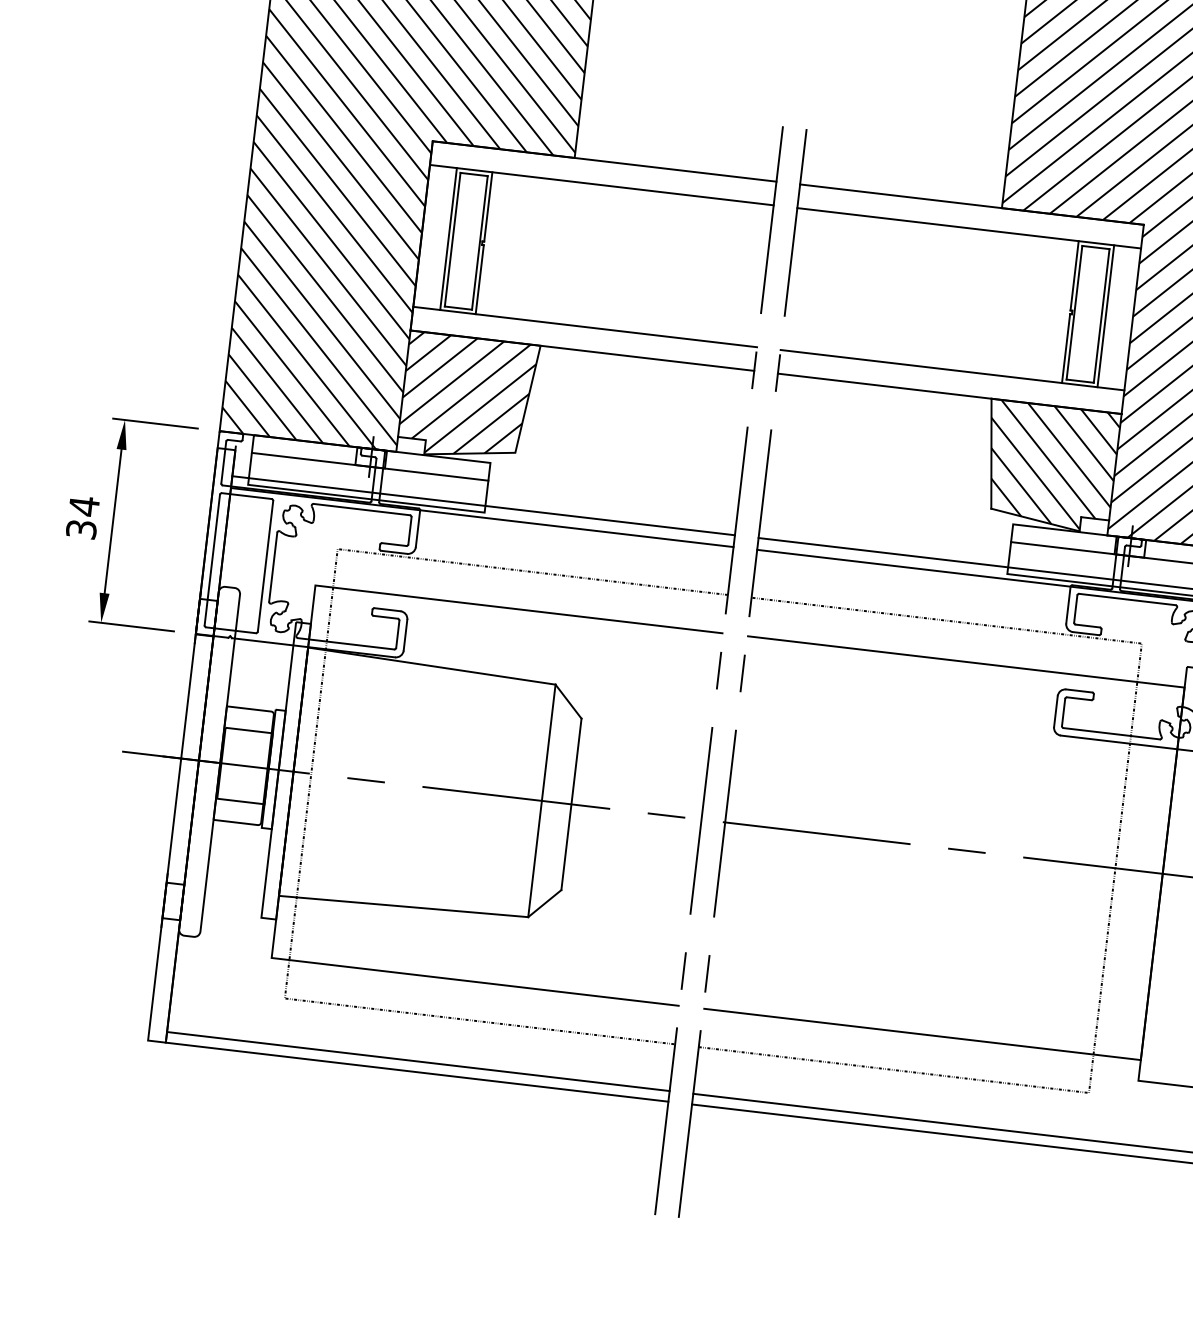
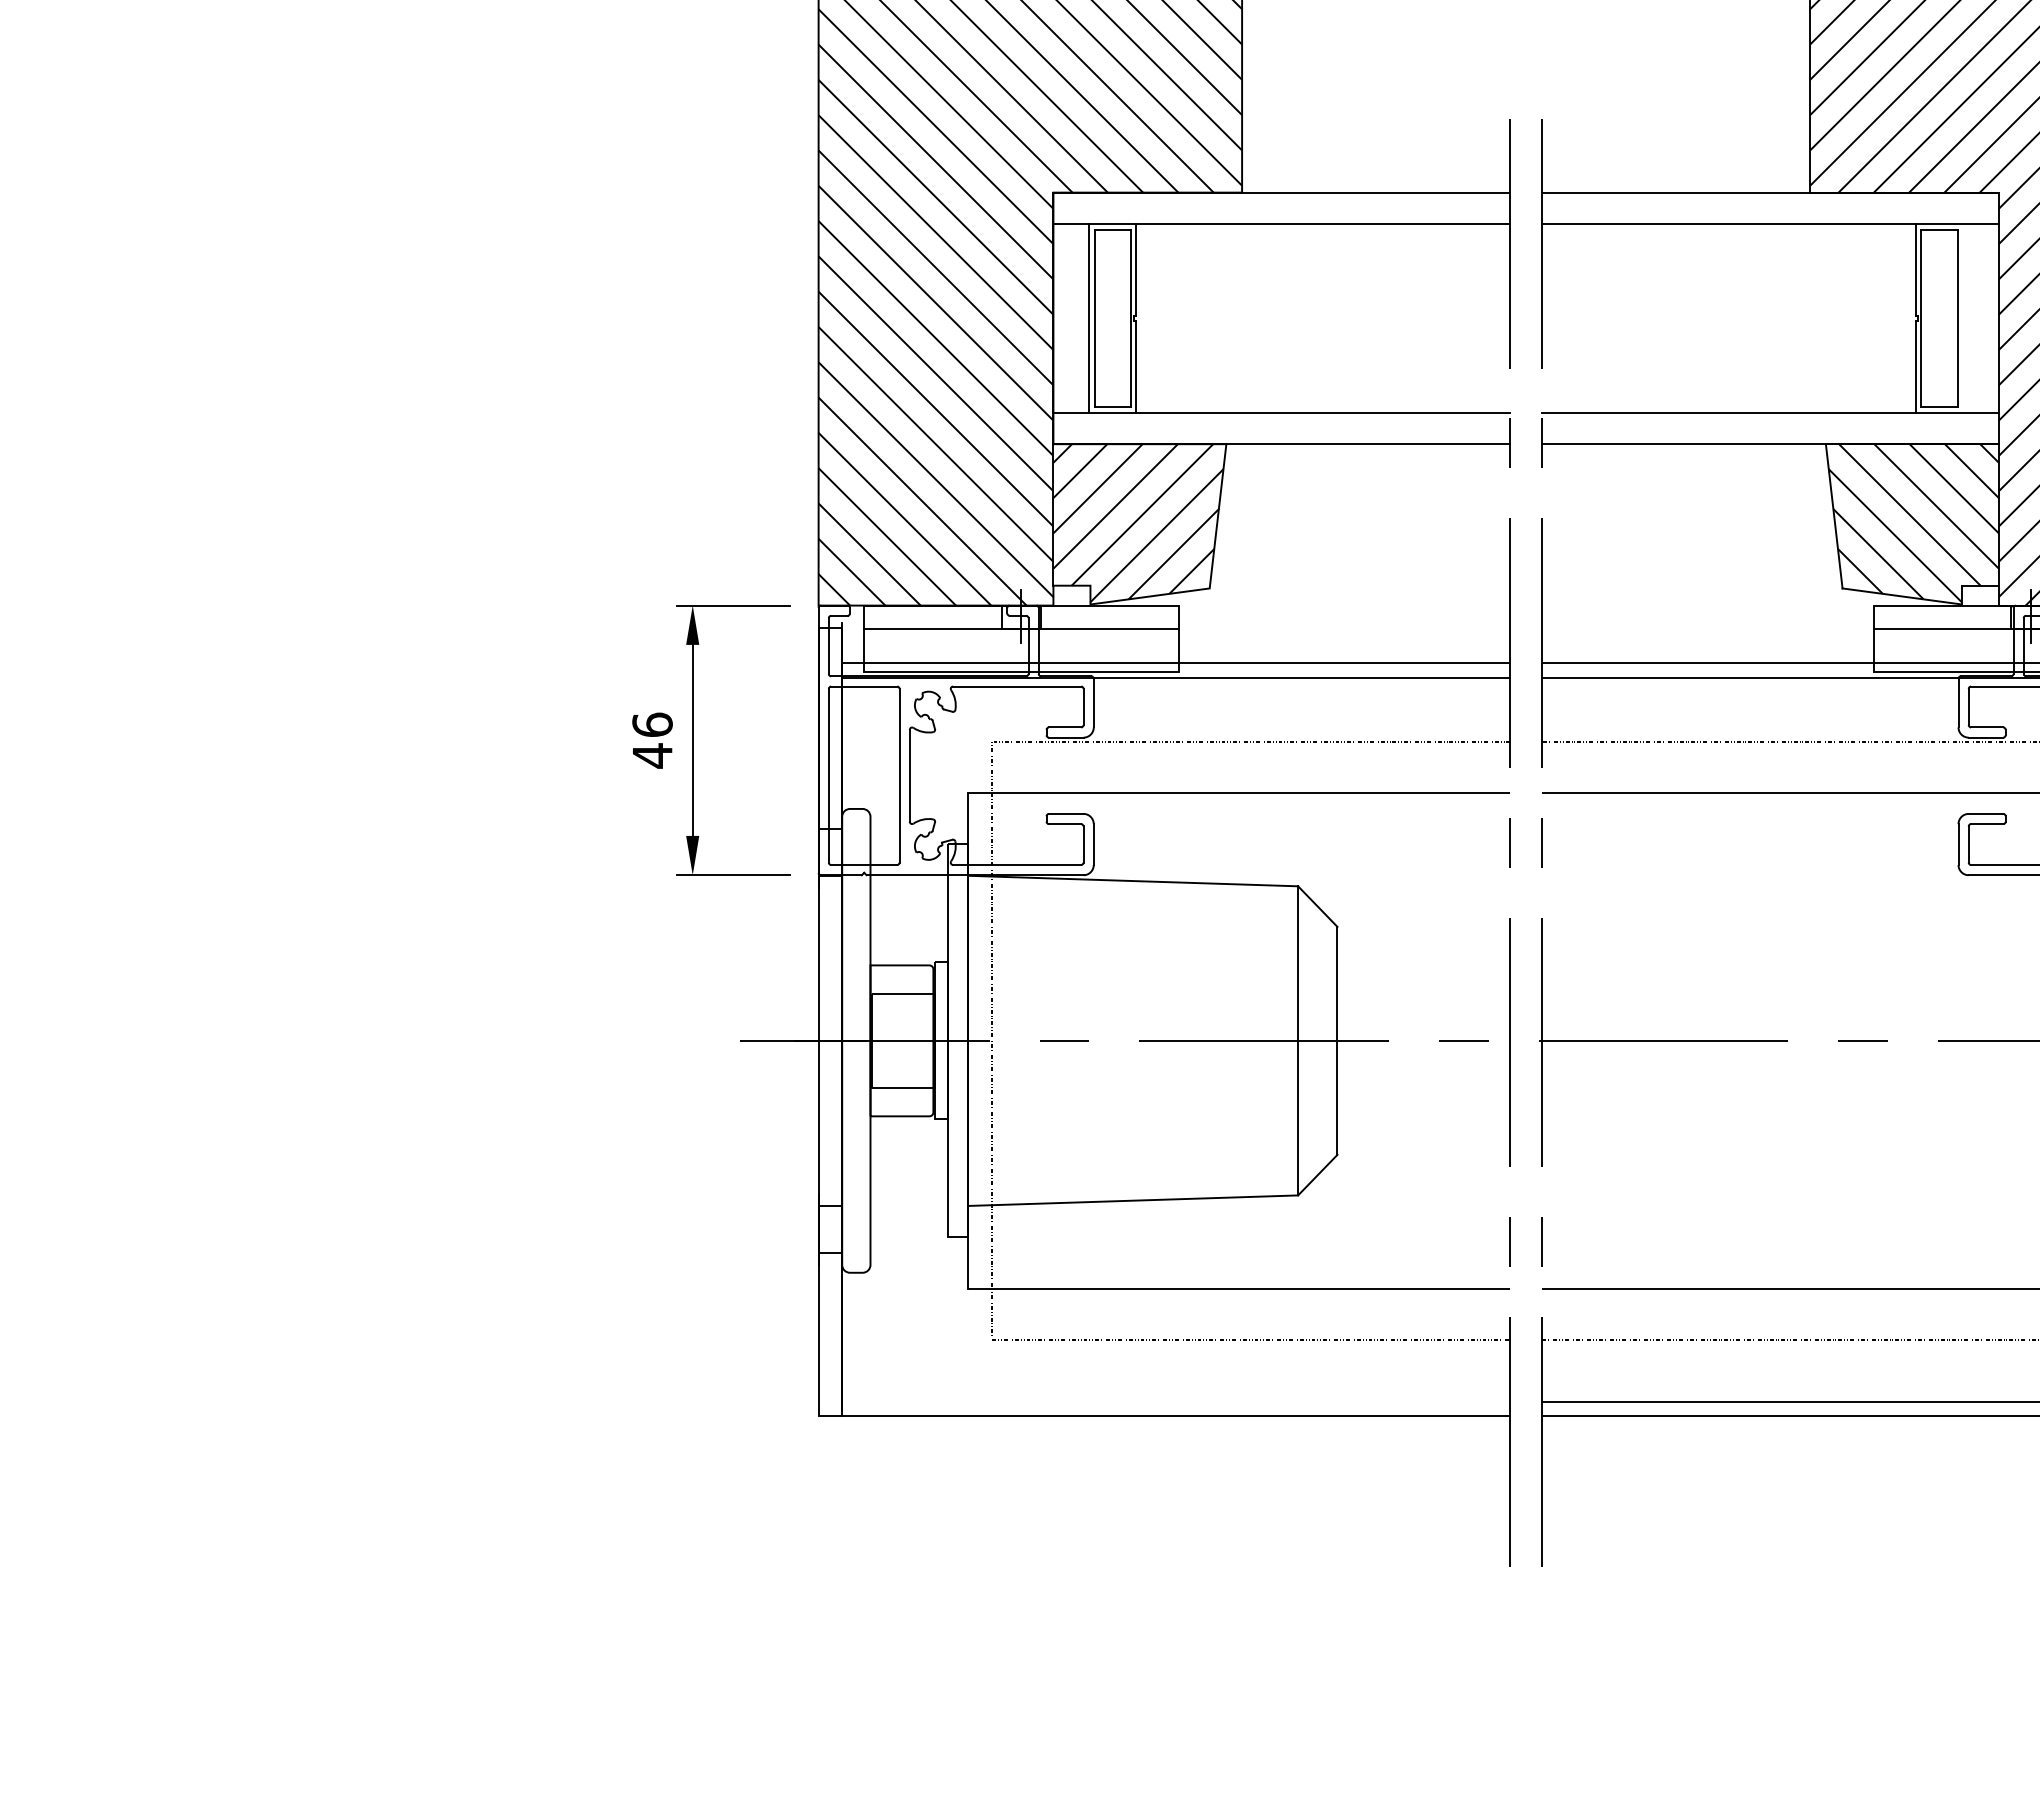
line: (1106, 316) -> (1963, 318), removed
text: (82, 517) -> (652, 740), 34 -> 46
line: (418, 1061) -> (1176, 1401), removed

